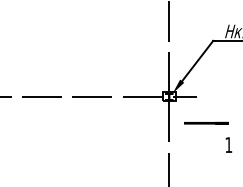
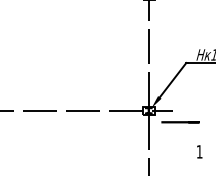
line: (206, 123) -> (180, 122), moved

